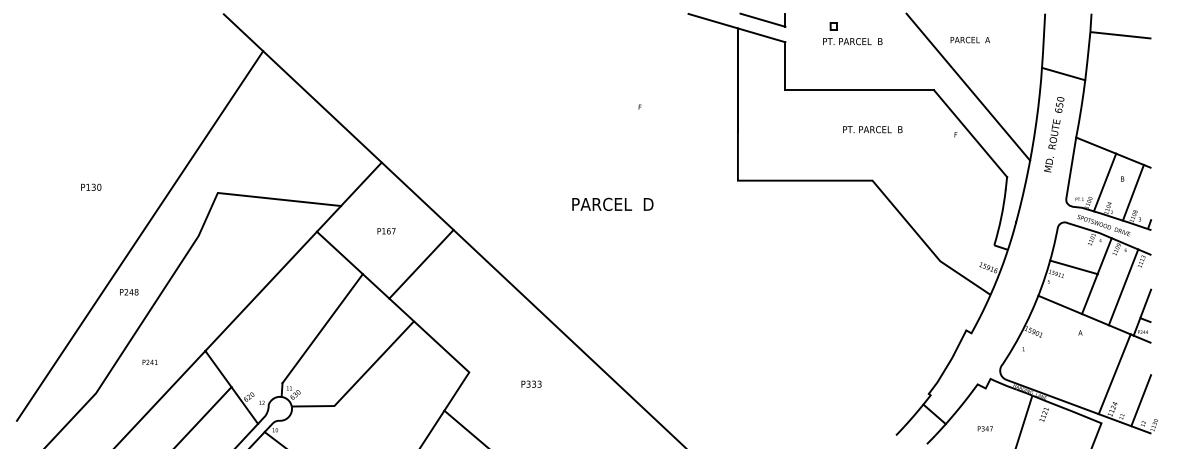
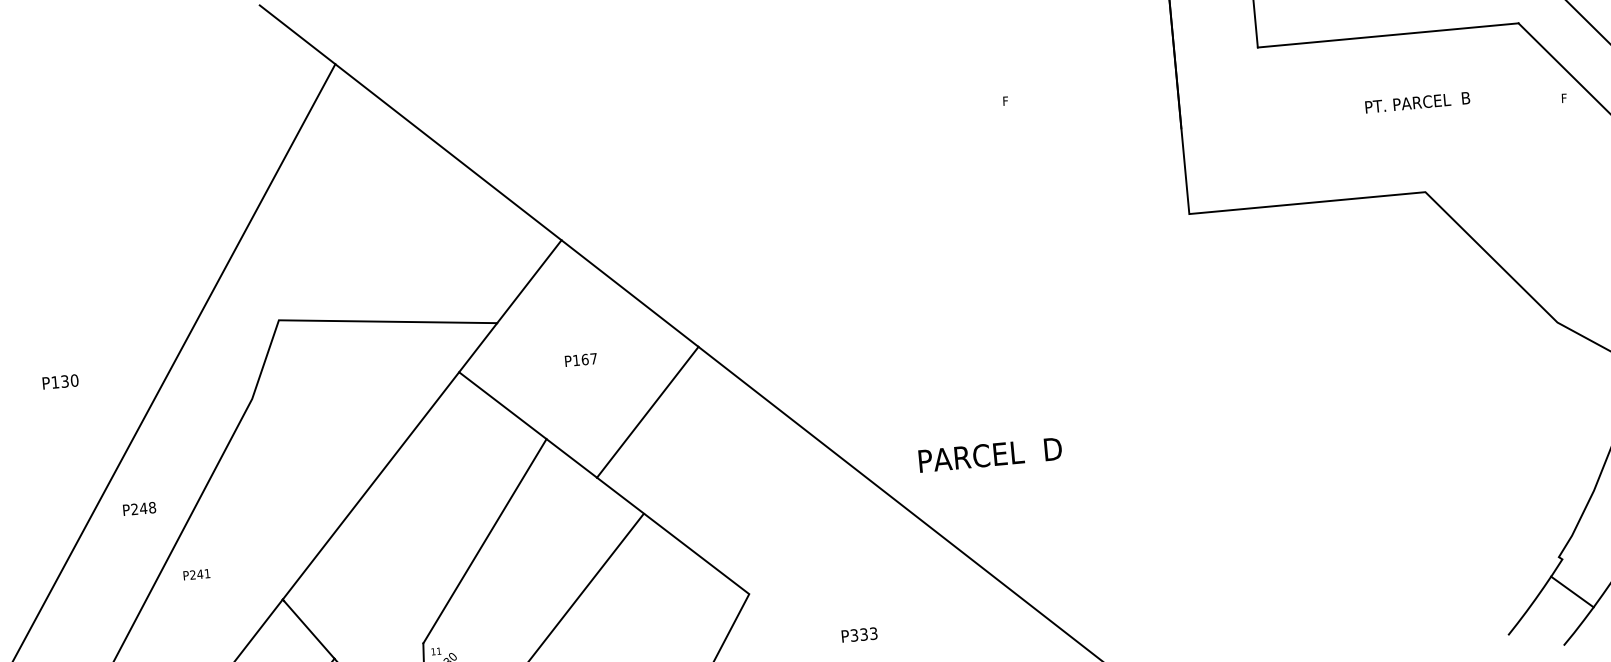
text: (91, 186) -> (60, 380), moved
text: (612, 203) -> (989, 453), moved
text: (149, 361) -> (195, 573), moved
text: (531, 383) -> (859, 633), moved

